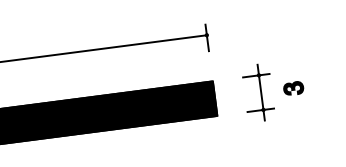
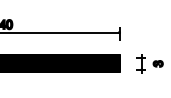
part: (257, 92) -> (140, 63), size x0.7

